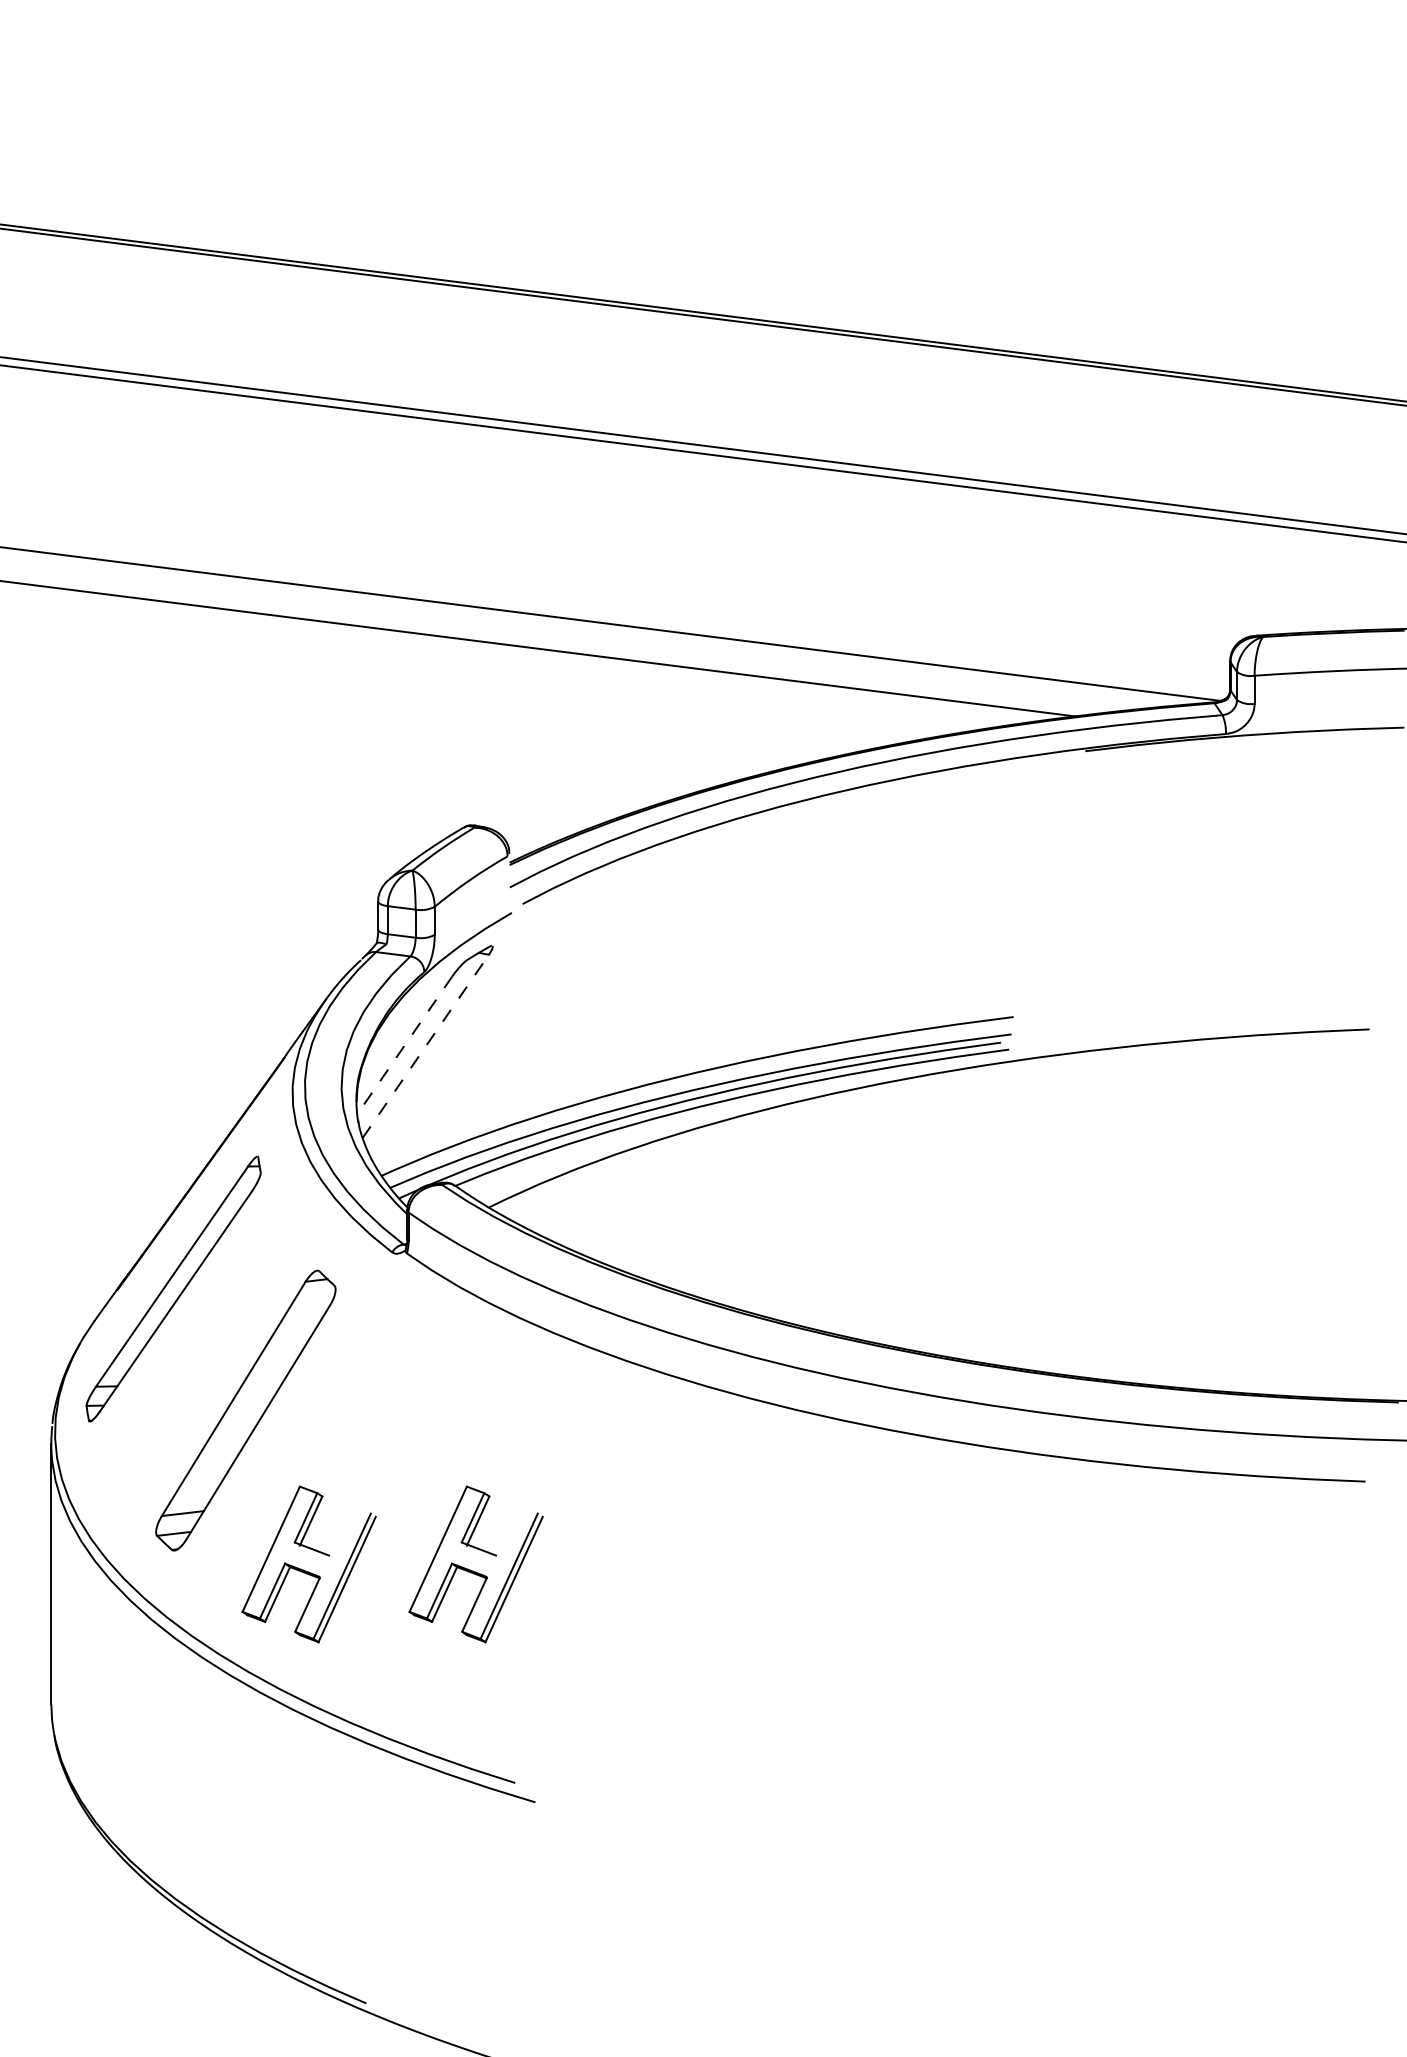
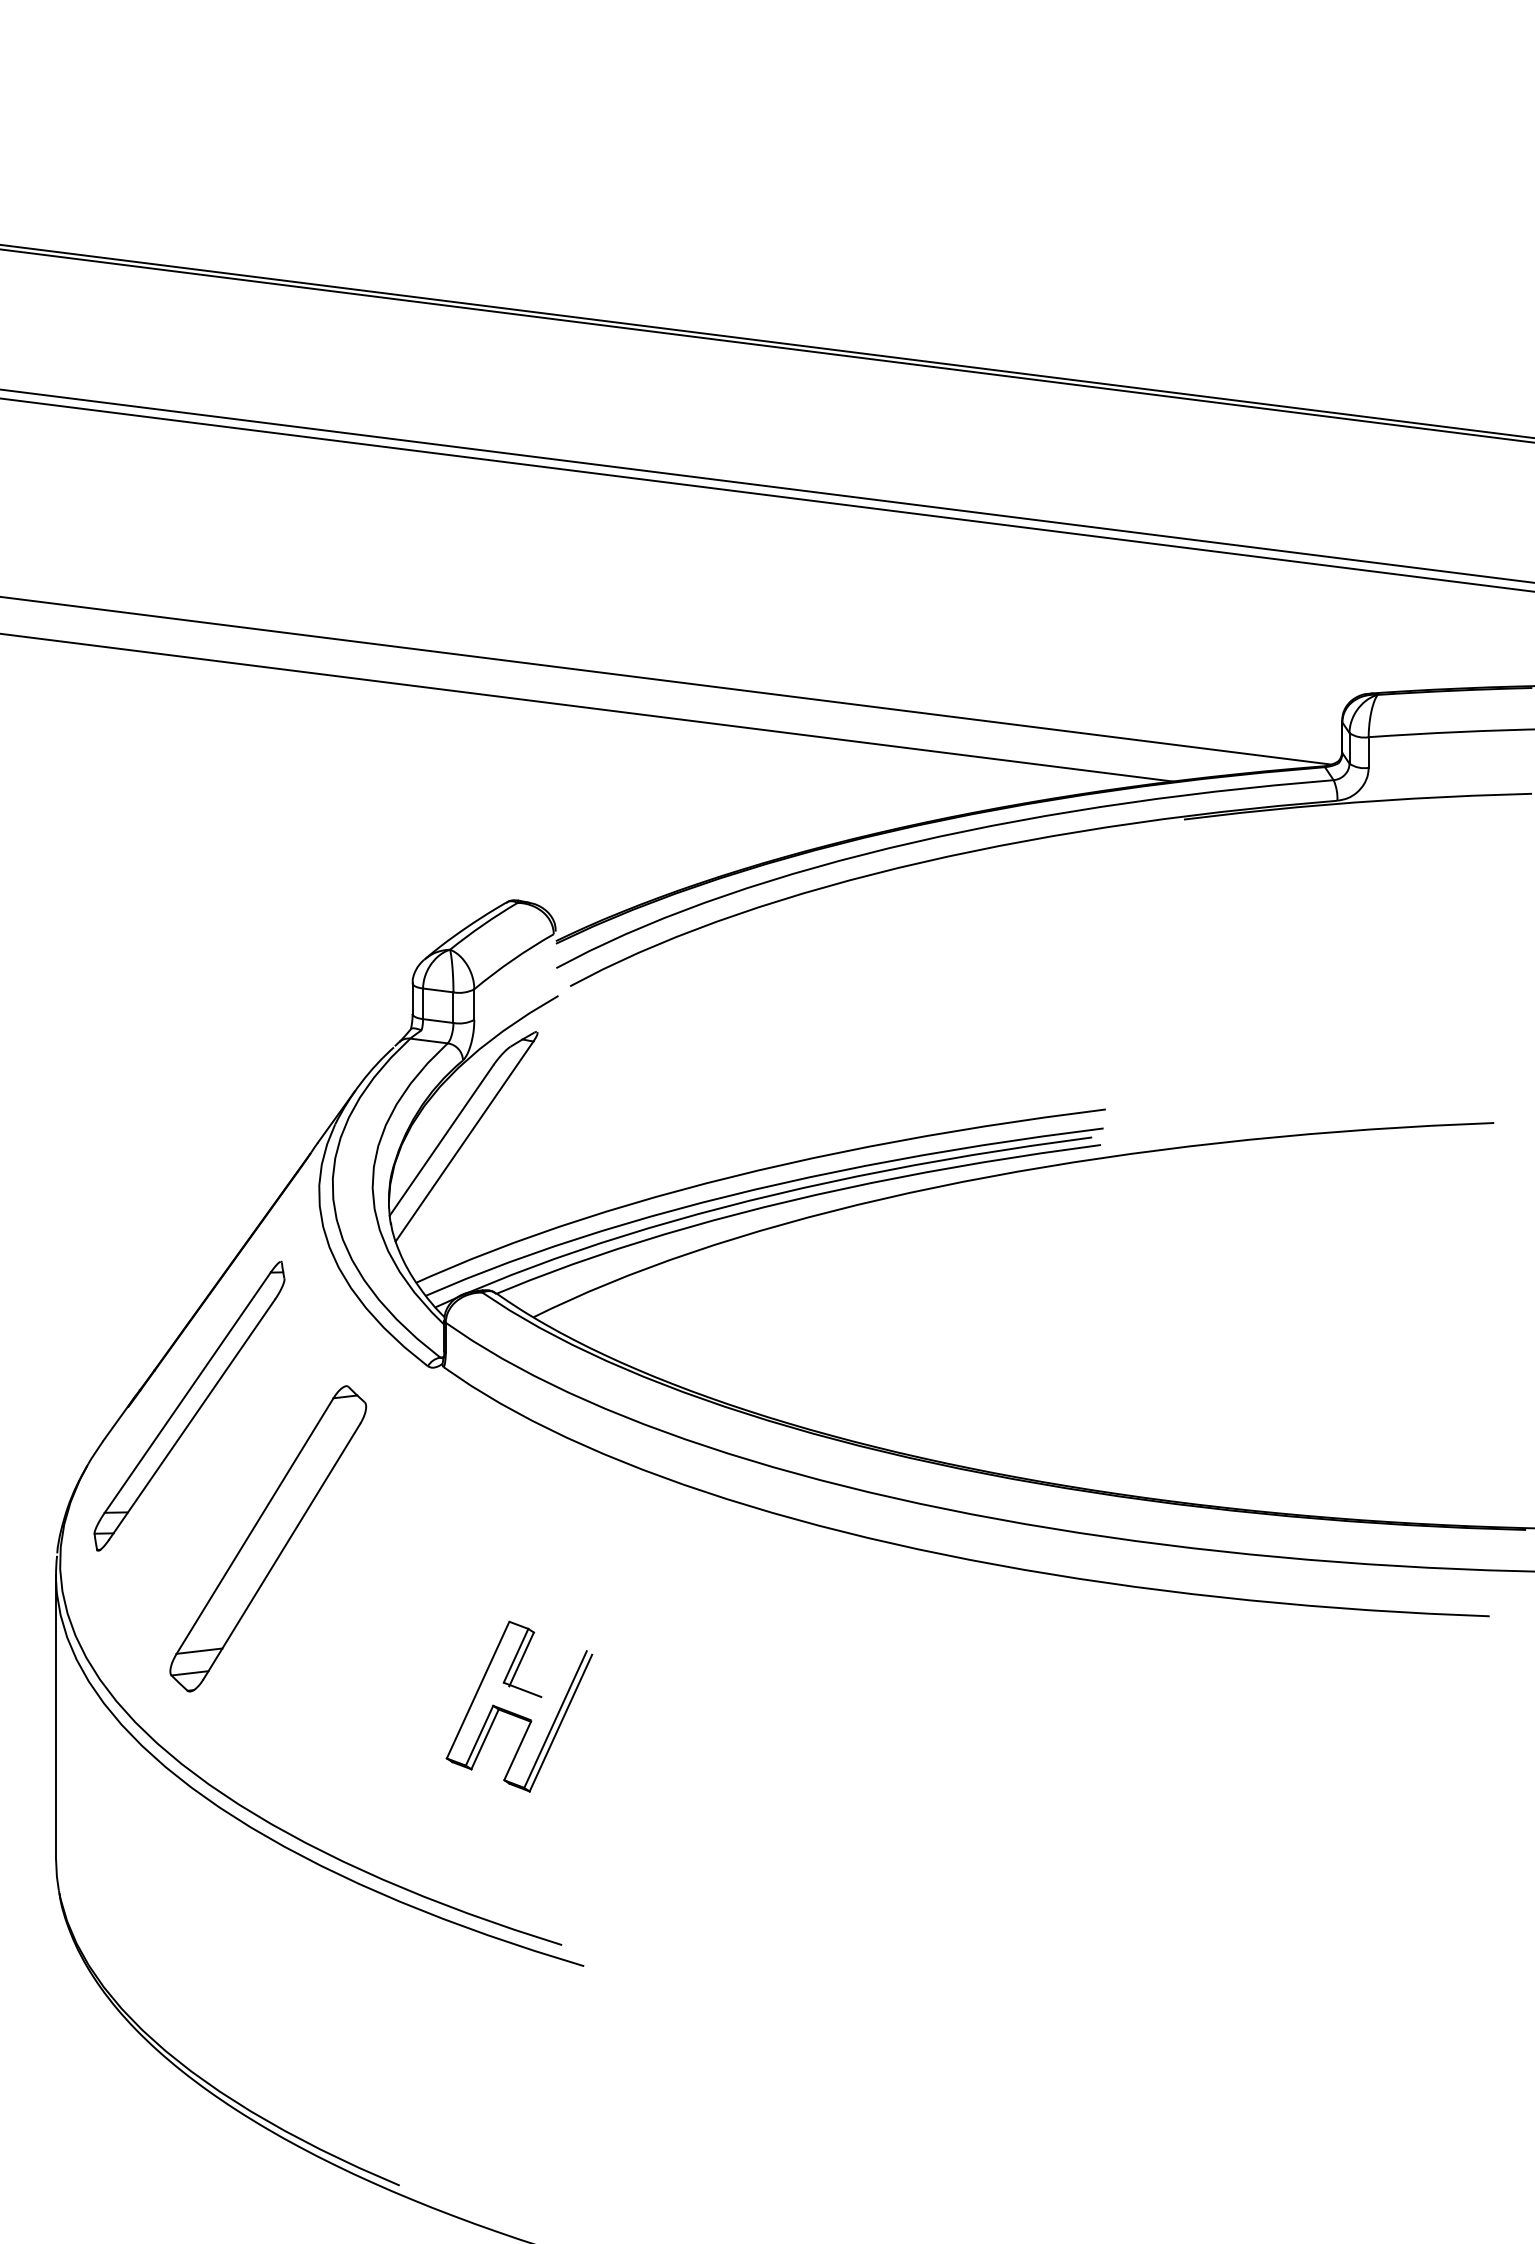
line: (404, 1045) -> (441, 1140), dashed -> solid
line: (426, 1045) -> (465, 1140), dashed -> solid
part: (306, 1570) -> (334, 1713), removed

